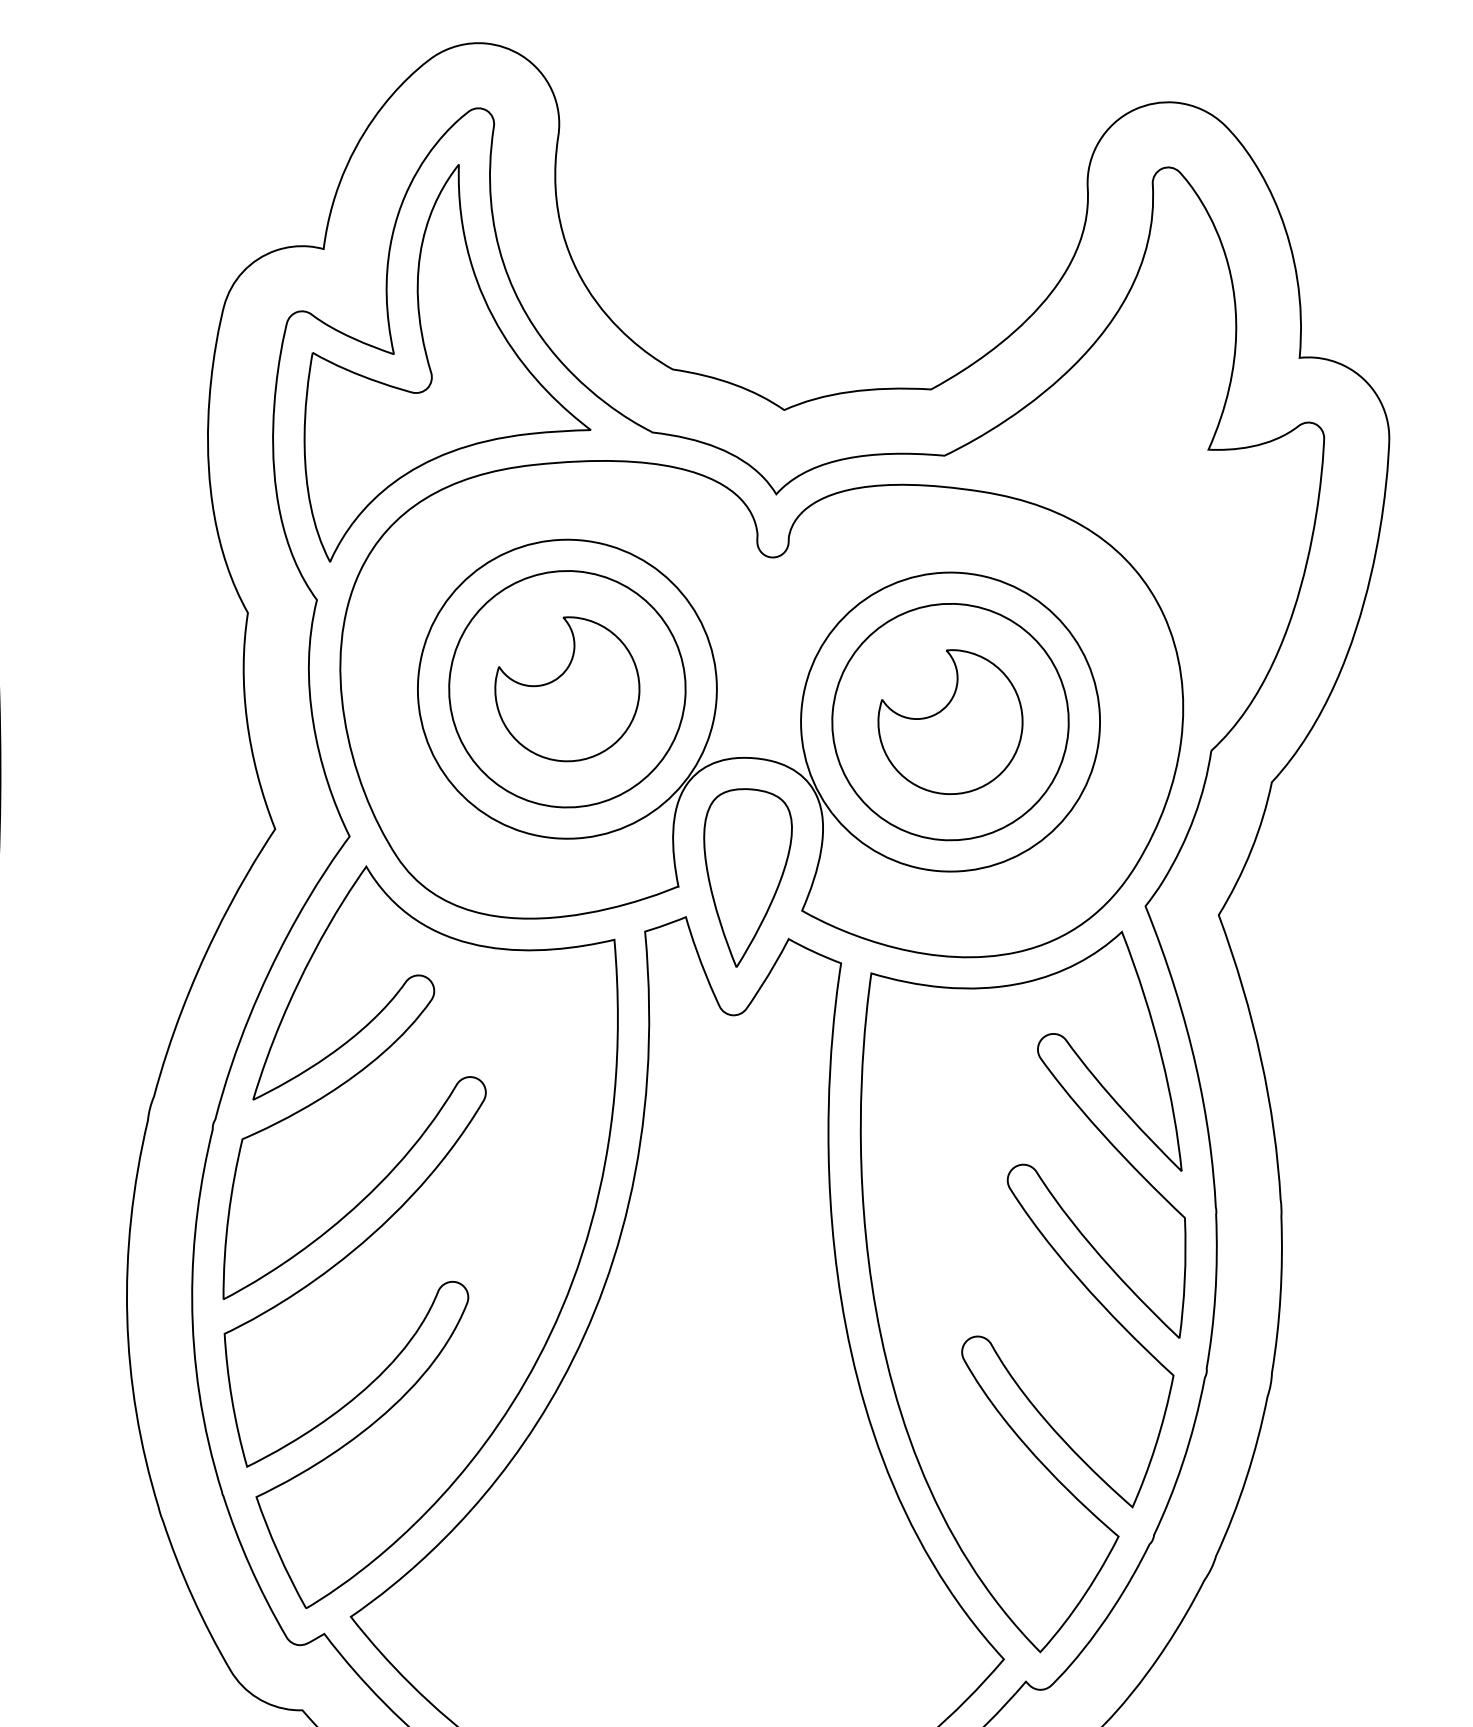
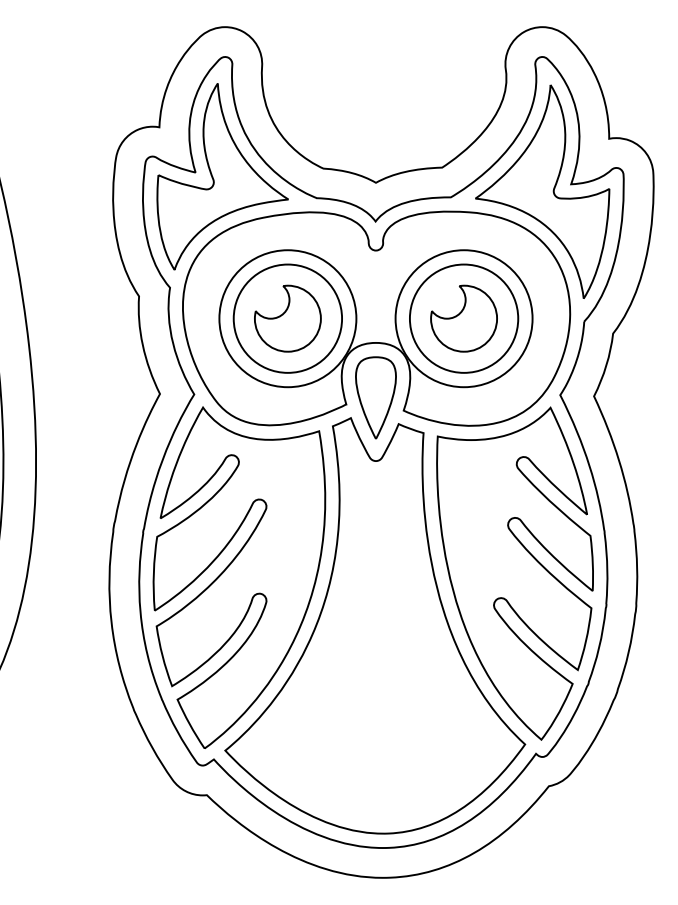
part: (1144, 460) -> (542, 191), added

